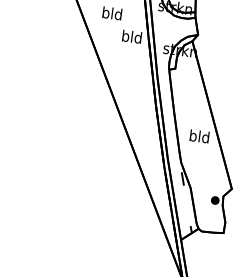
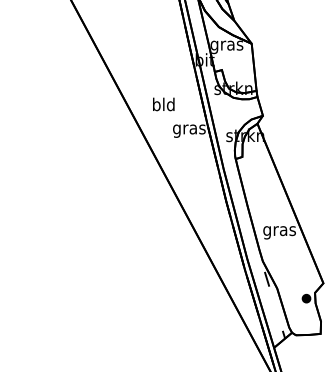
text: (132, 38) -> (189, 129), bld -> gras
text: (199, 137) -> (279, 230), bld -> gras

